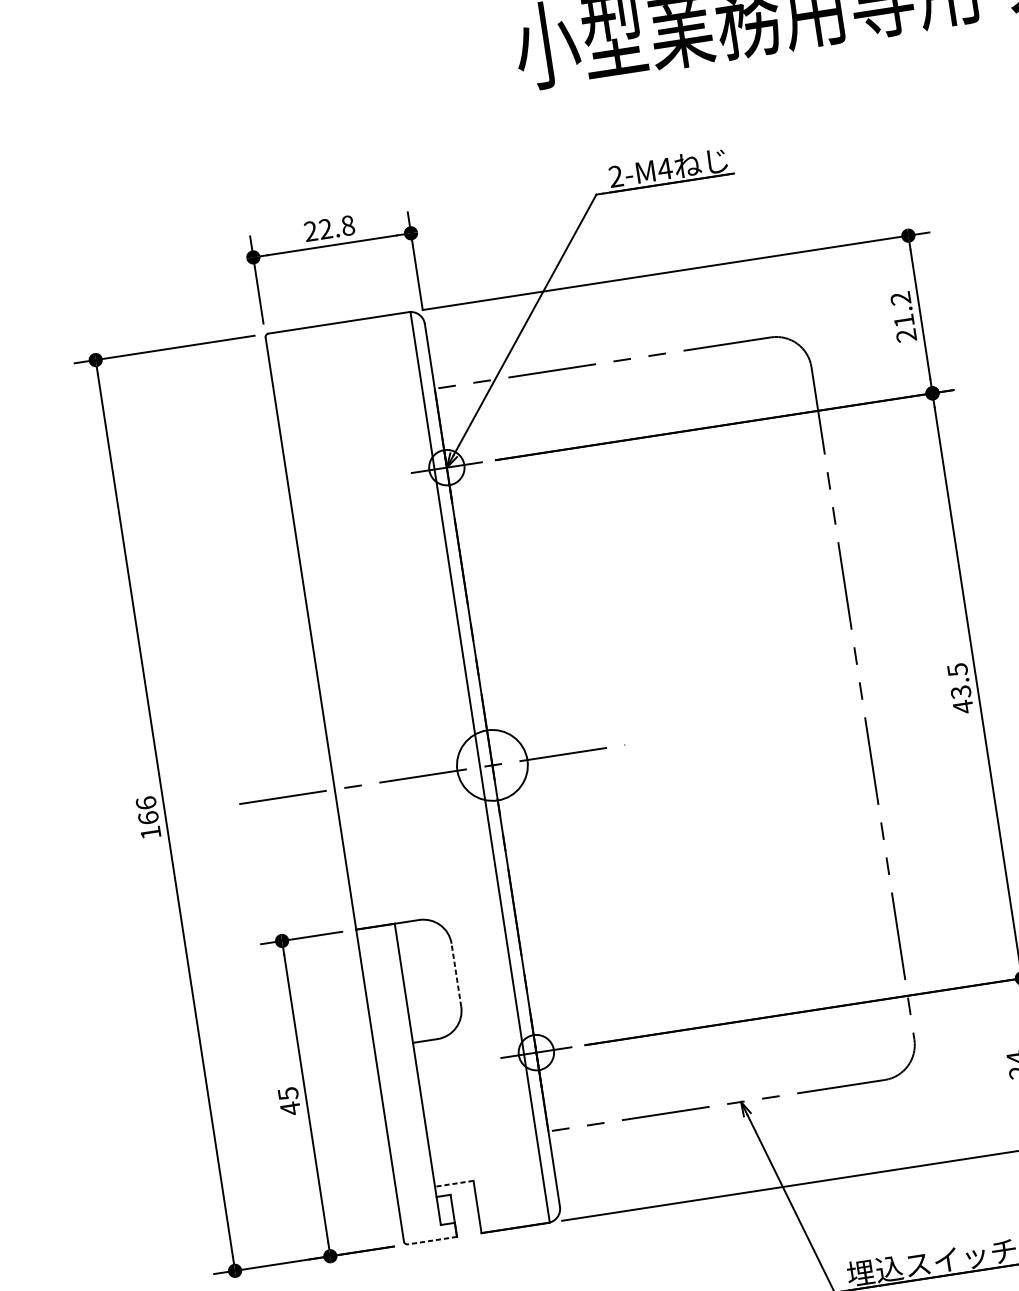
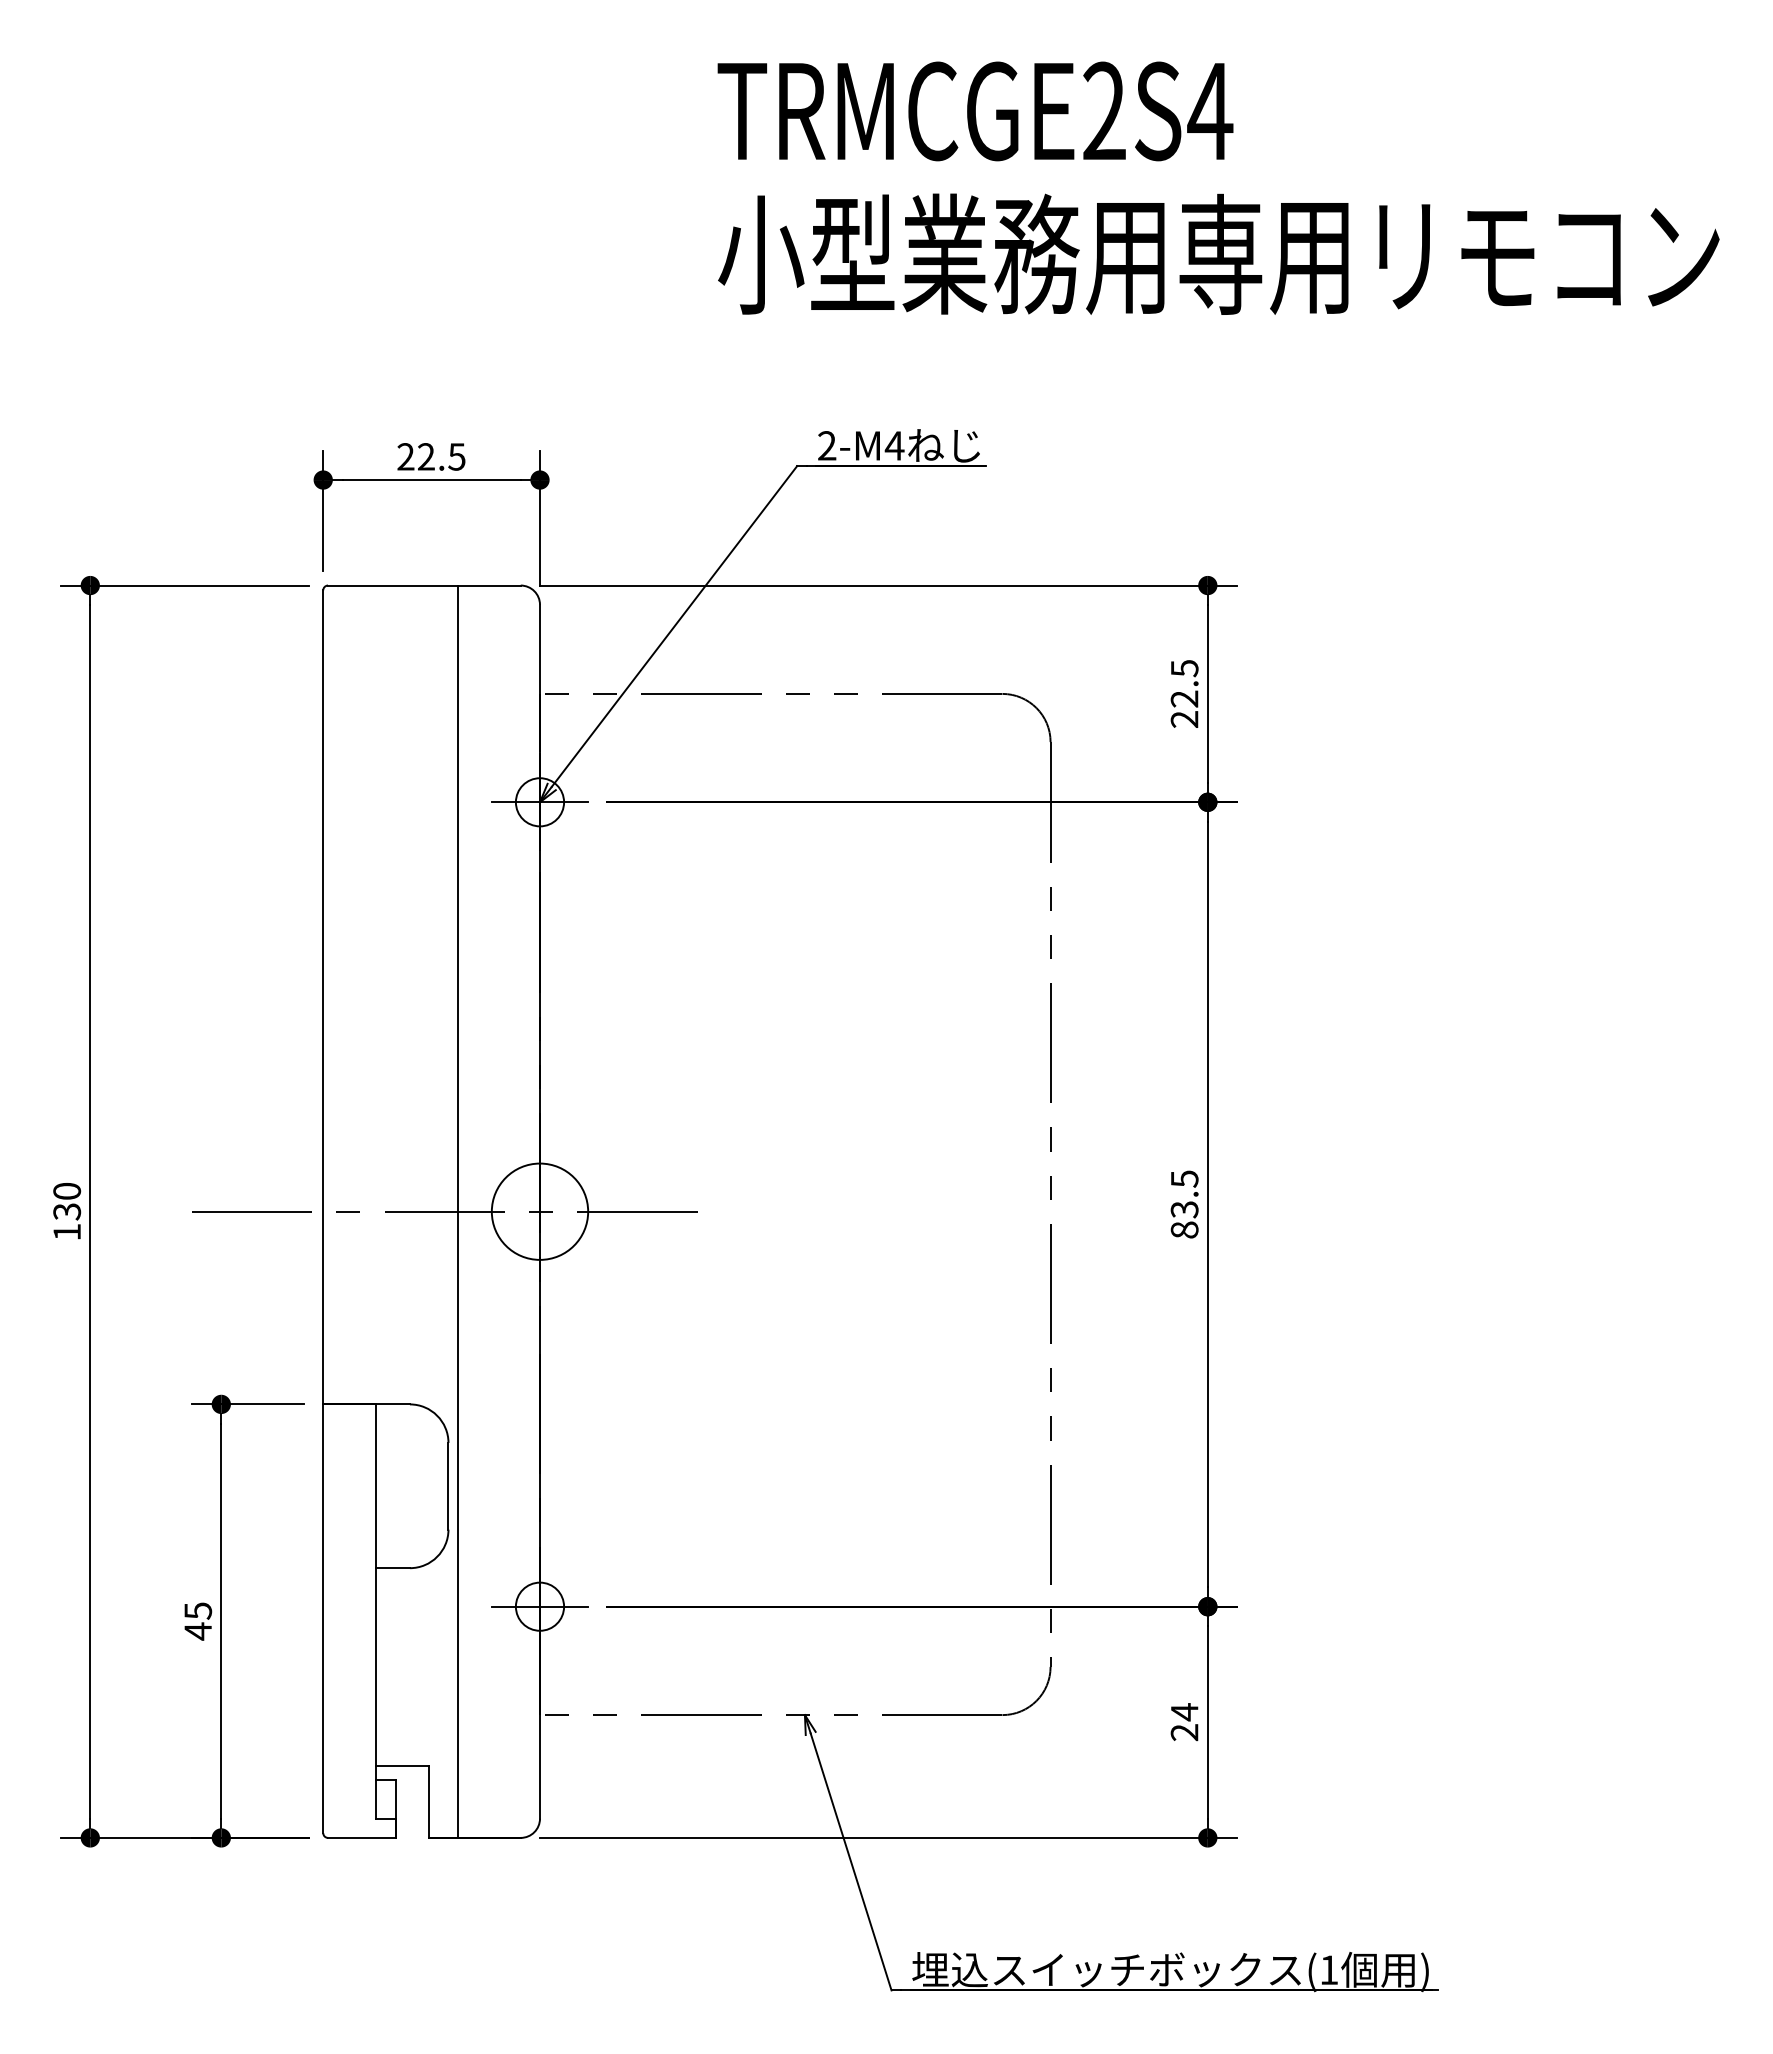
text: (347, 225) -> (456, 456), 22.8 -> 22.5
text: (902, 309) -> (1184, 683), 21.2 -> 22.5
text: (963, 707) -> (1184, 1230), 43.5 -> 83.5
line: (480, 767) -> (458, 1211), moved
text: (147, 810) -> (67, 1201), 166 -> 130
line: (456, 974) -> (448, 1485), dashed -> solid
line: (454, 1184) -> (402, 1766), dashed -> solid
line: (432, 1240) -> (361, 1837), dashed -> solid

